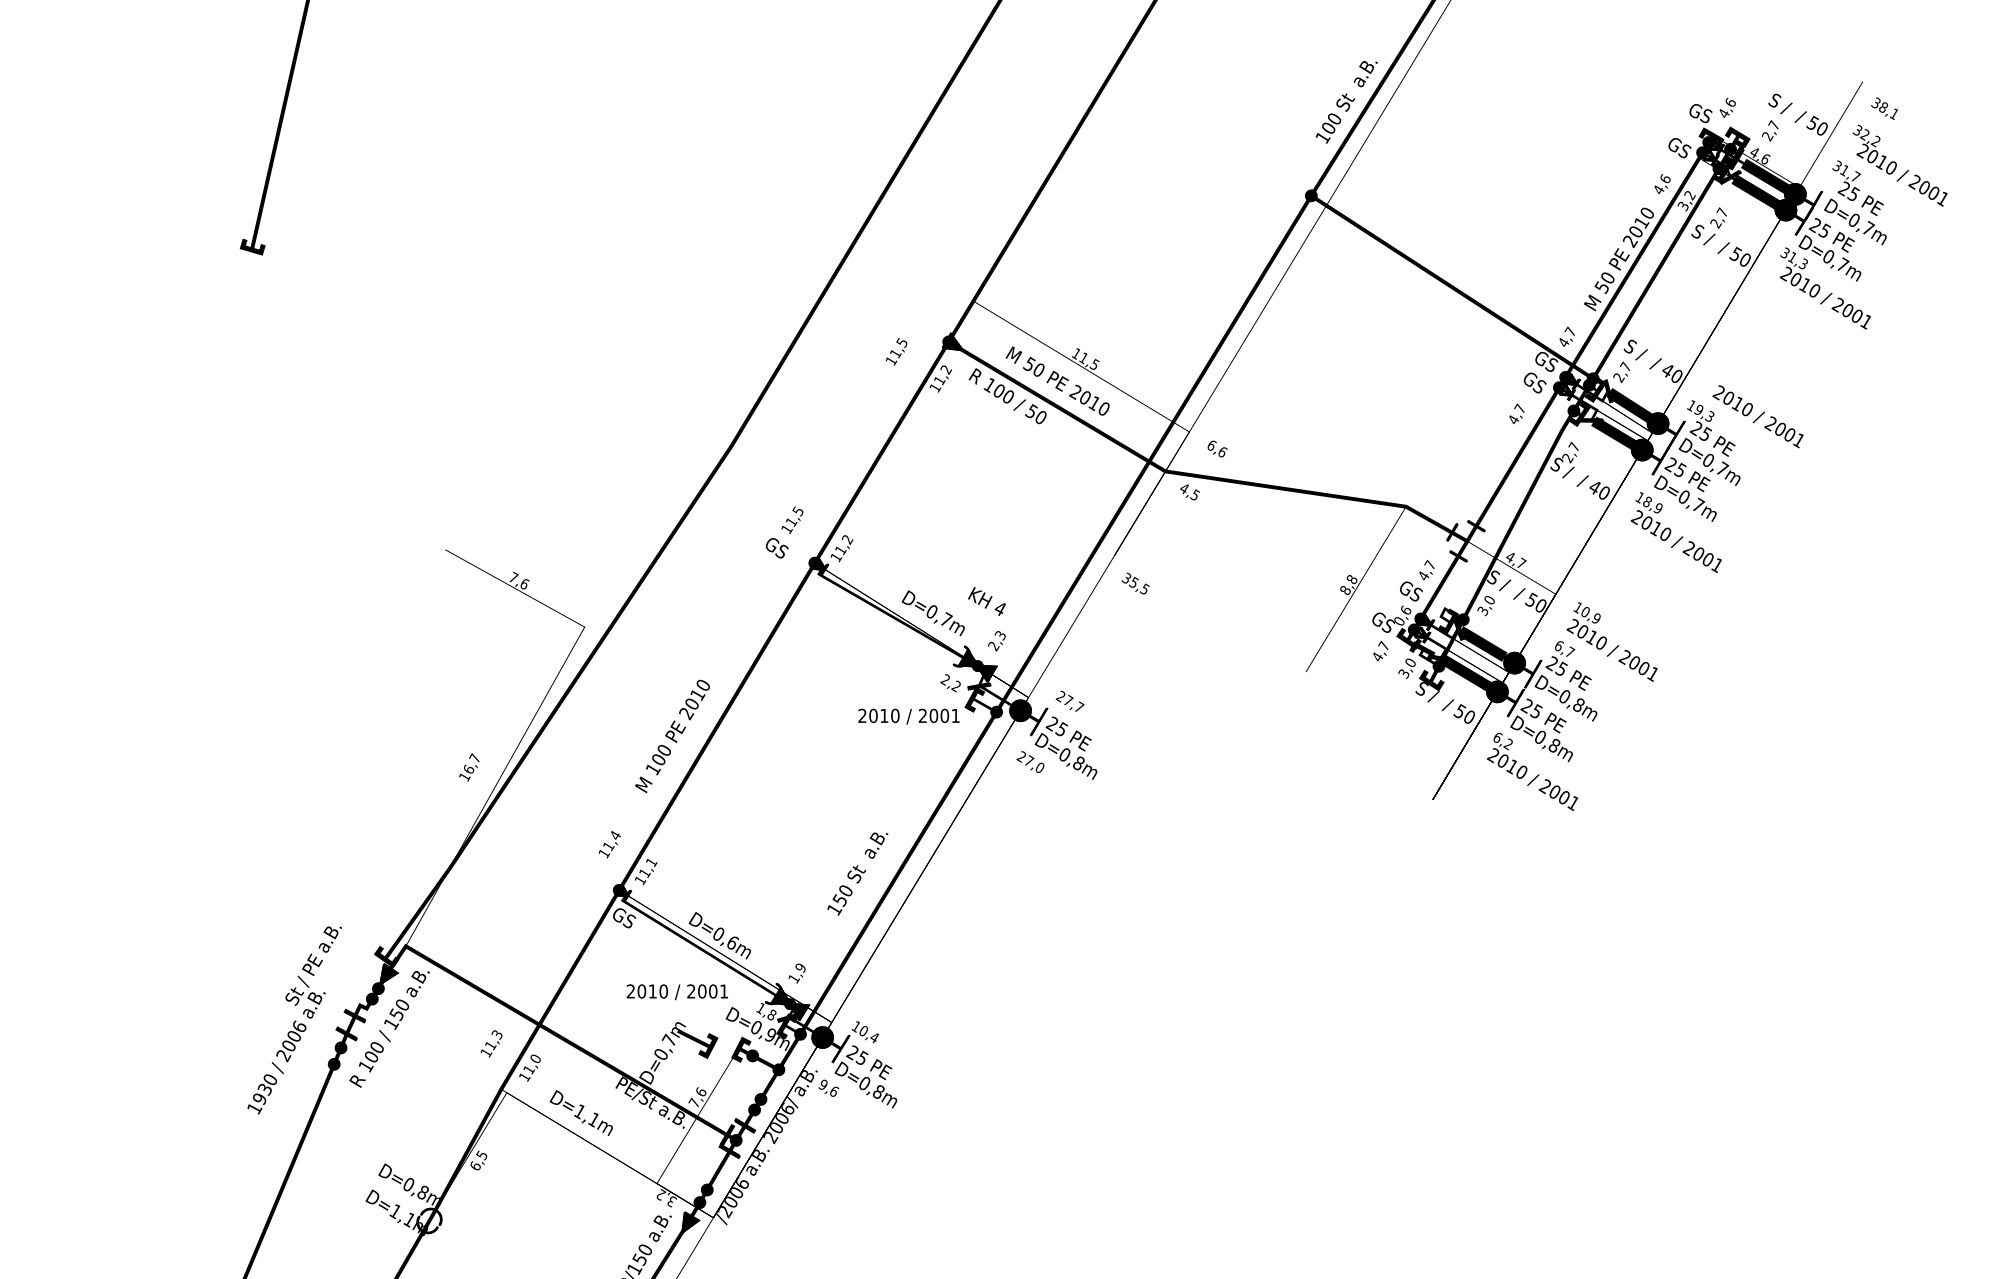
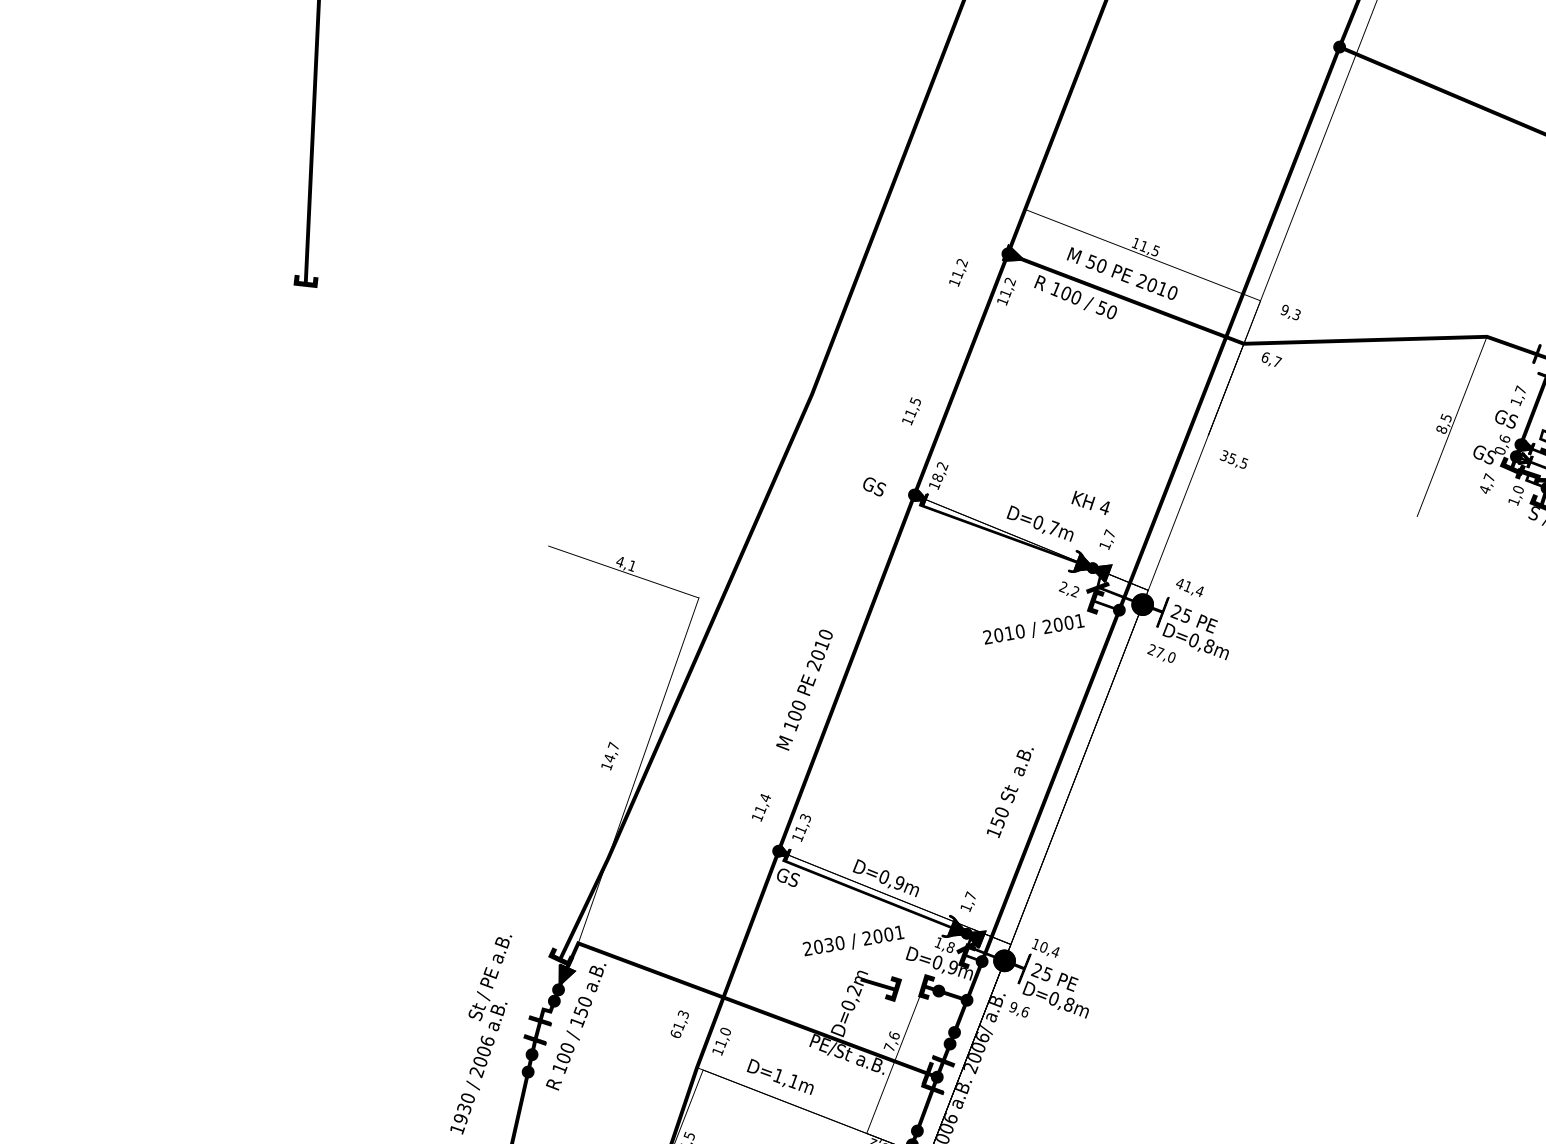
text: (901, 342) -> (961, 262), 11,5 -> 11,2
text: (1217, 448) -> (1291, 312), 6,6 -> 9,3
text: (1190, 491) -> (1271, 359), 4,5 -> 6,7
text: (792, 519) -> (911, 410), moved
text: (840, 549) -> (937, 477), 11,2 -> 18,2
text: (1423, 575) -> (1516, 401), 4,7 -> 1,7
text: (1351, 579) -> (1445, 417), 8,8 -> 8,5
text: (519, 580) -> (626, 563), 7,6 -> 4,1
text: (996, 640) -> (1106, 539), 2,3 -> 1,7
text: (1403, 673) -> (1513, 501), 3,0 -> 1,0
text: (1069, 701) -> (1189, 587), 27,7 -> 41,4
text: (469, 768) -> (610, 757), 16,7 -> 14,7
text: (651, 862) -> (805, 818), 11,1 -> 11,3
text: (732, 942) -> (899, 882), D=0,6m -> D=0,9m
text: (799, 967) -> (969, 895), 1,9 -> 1,7
text: (652, 991) -> (828, 945), 2010 -> 2030
text: (669, 1040) -> (854, 990), D=0,7m -> D=0,2m
text: (486, 1052) -> (676, 1033), 11,3 -> 61,3

